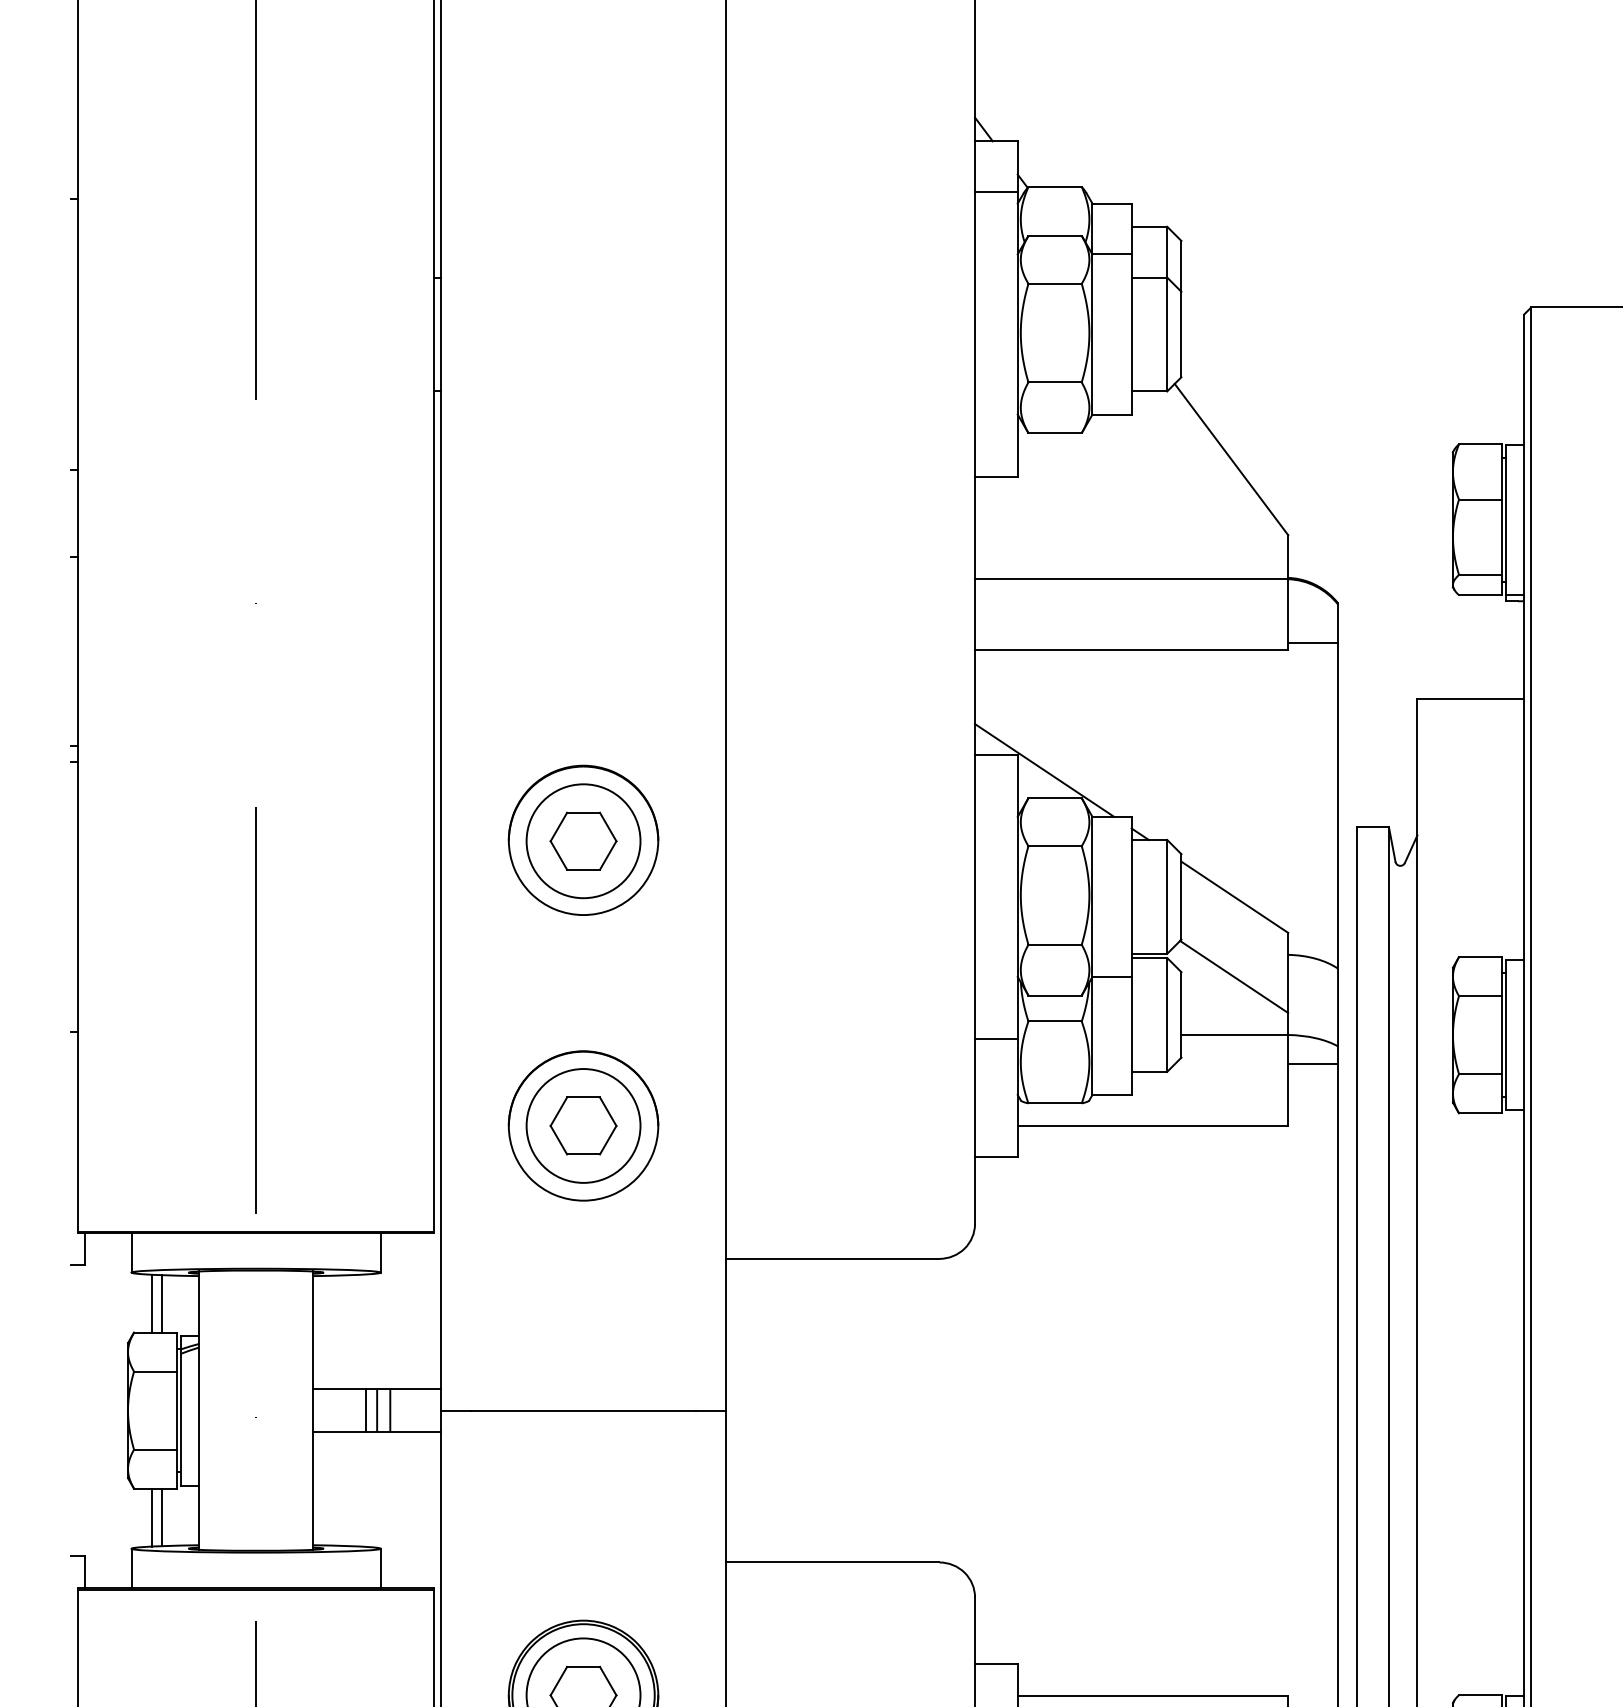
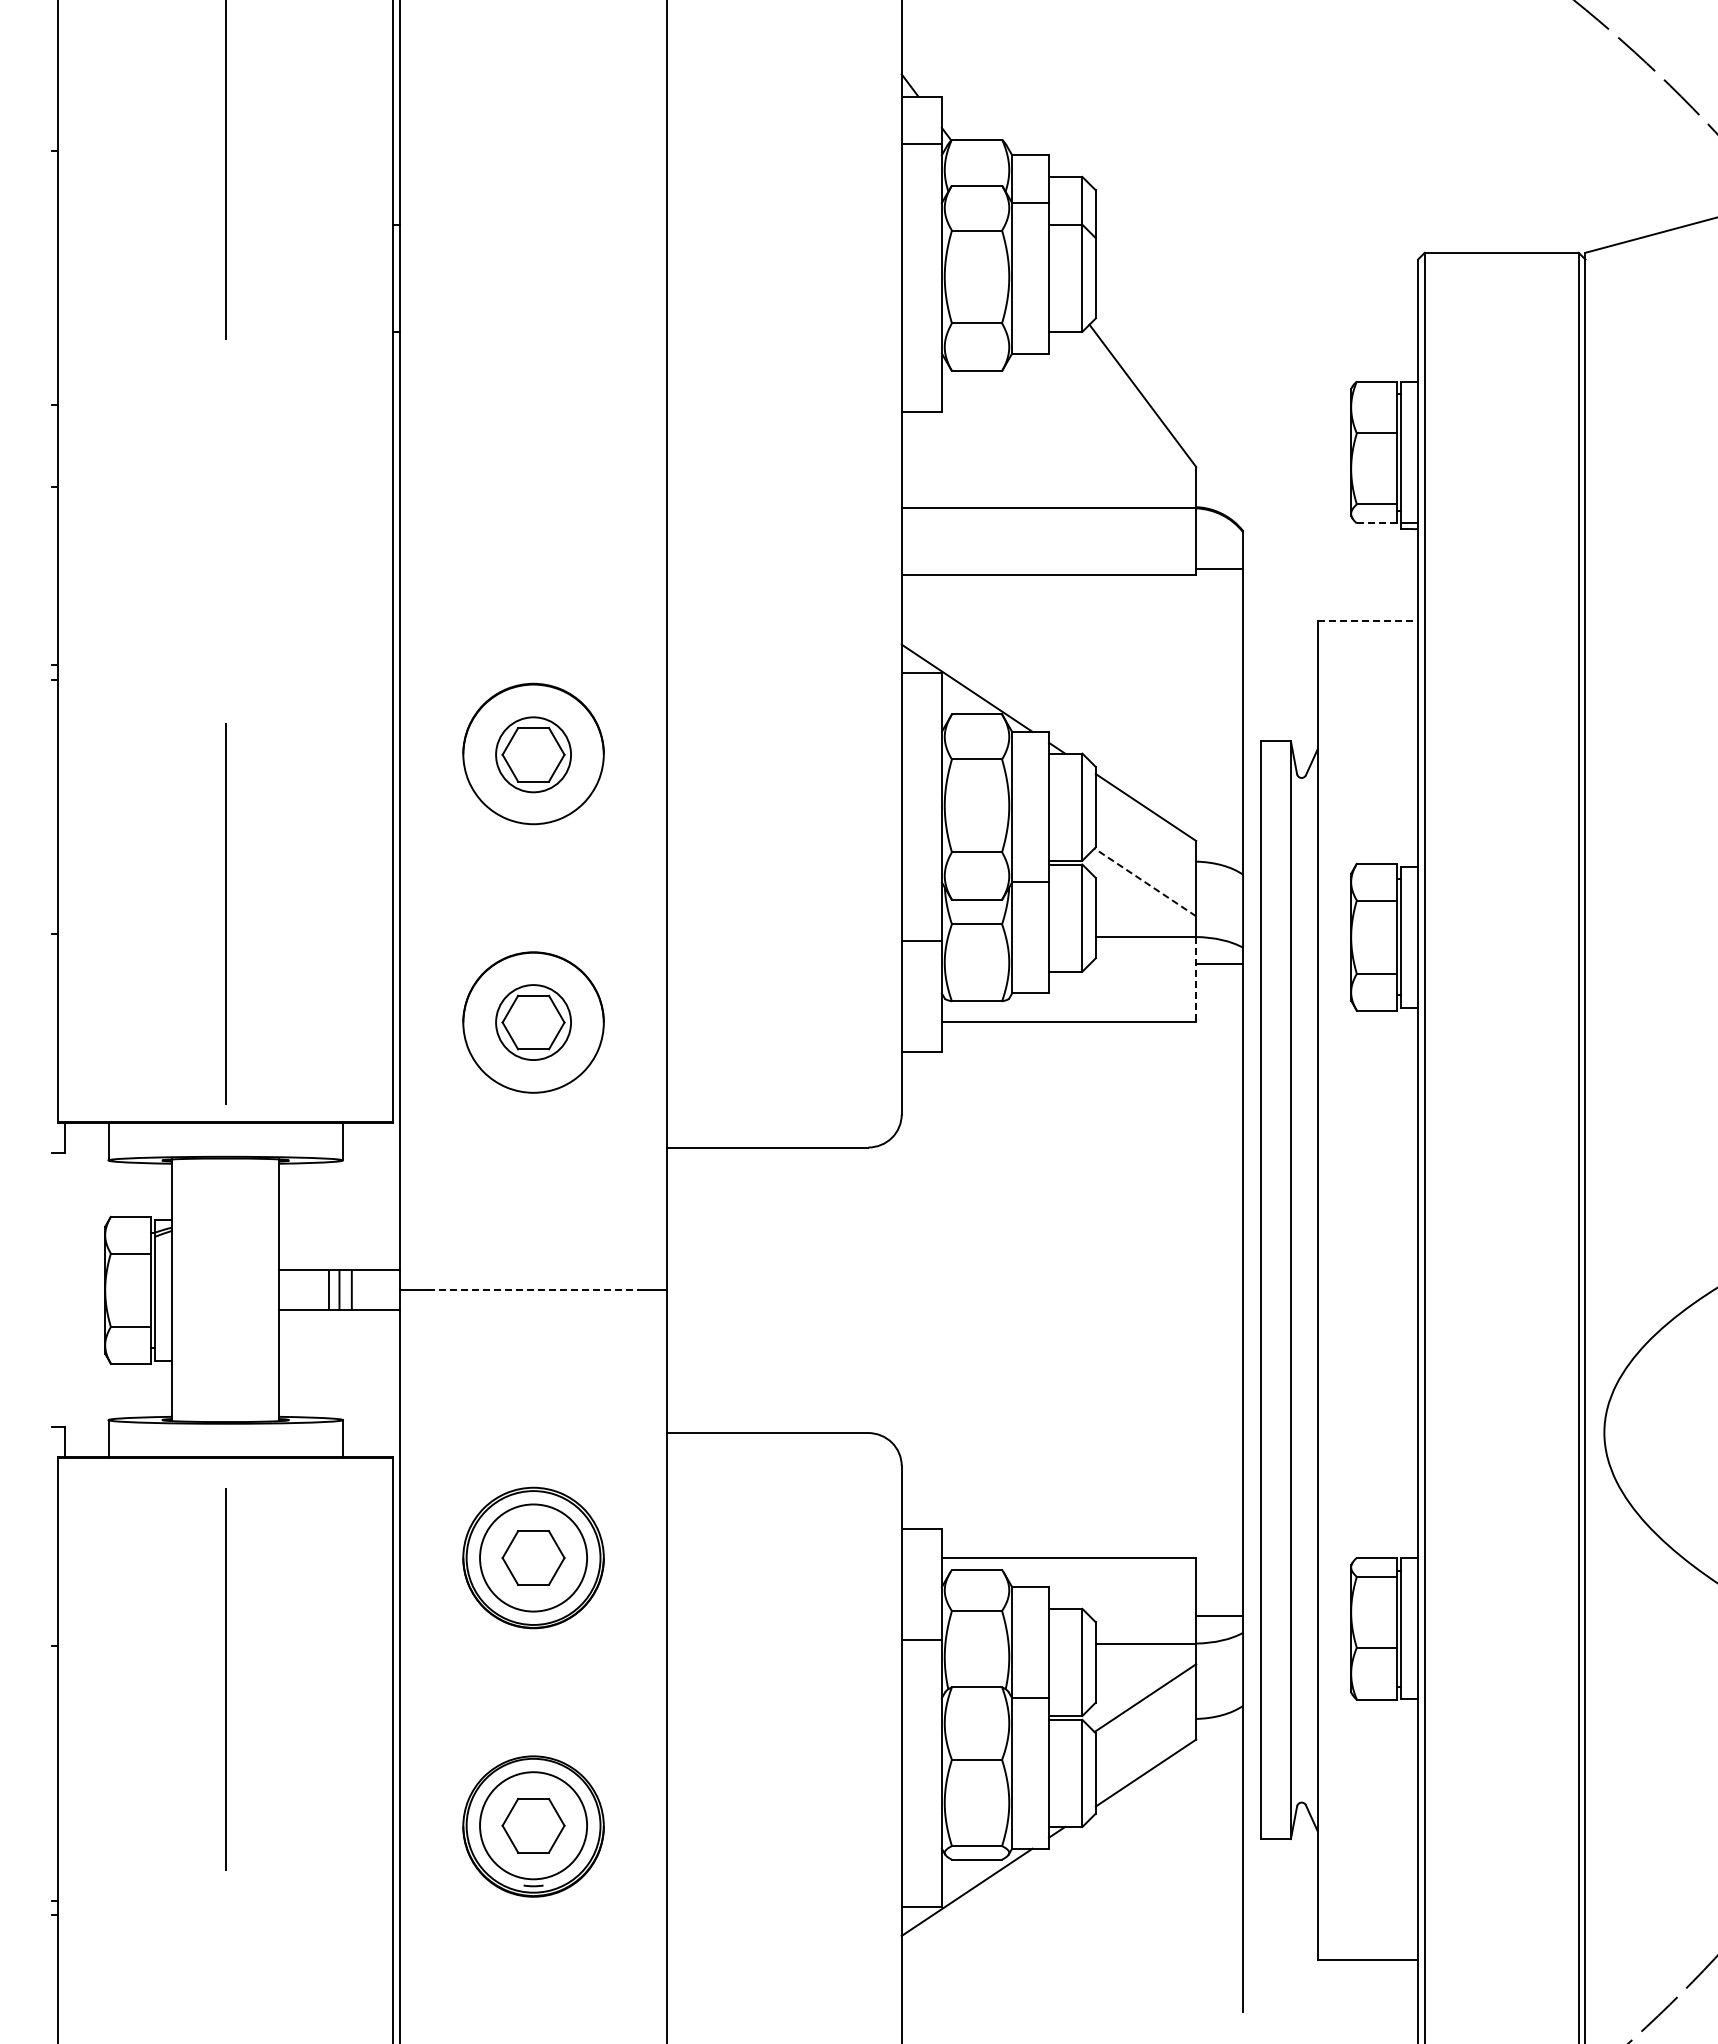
line: (1479, 595) -> (1376, 523), solid -> dashed
line: (1471, 698) -> (1368, 620), solid -> dashed
circle: (583, 840) -> (533, 754), size x0.7
line: (1233, 977) -> (1144, 882), solid -> dashed
line: (1288, 1080) -> (1196, 979), solid -> dashed
circle: (583, 1125) -> (533, 1022), size x0.7
line: (151, 1303) -> (127, 1189), removed
line: (162, 1303) -> (137, 1189), removed
line: (583, 1410) -> (533, 1290), solid -> dashed
line: (151, 1517) -> (127, 1390), removed
line: (162, 1517) -> (137, 1390), removed

